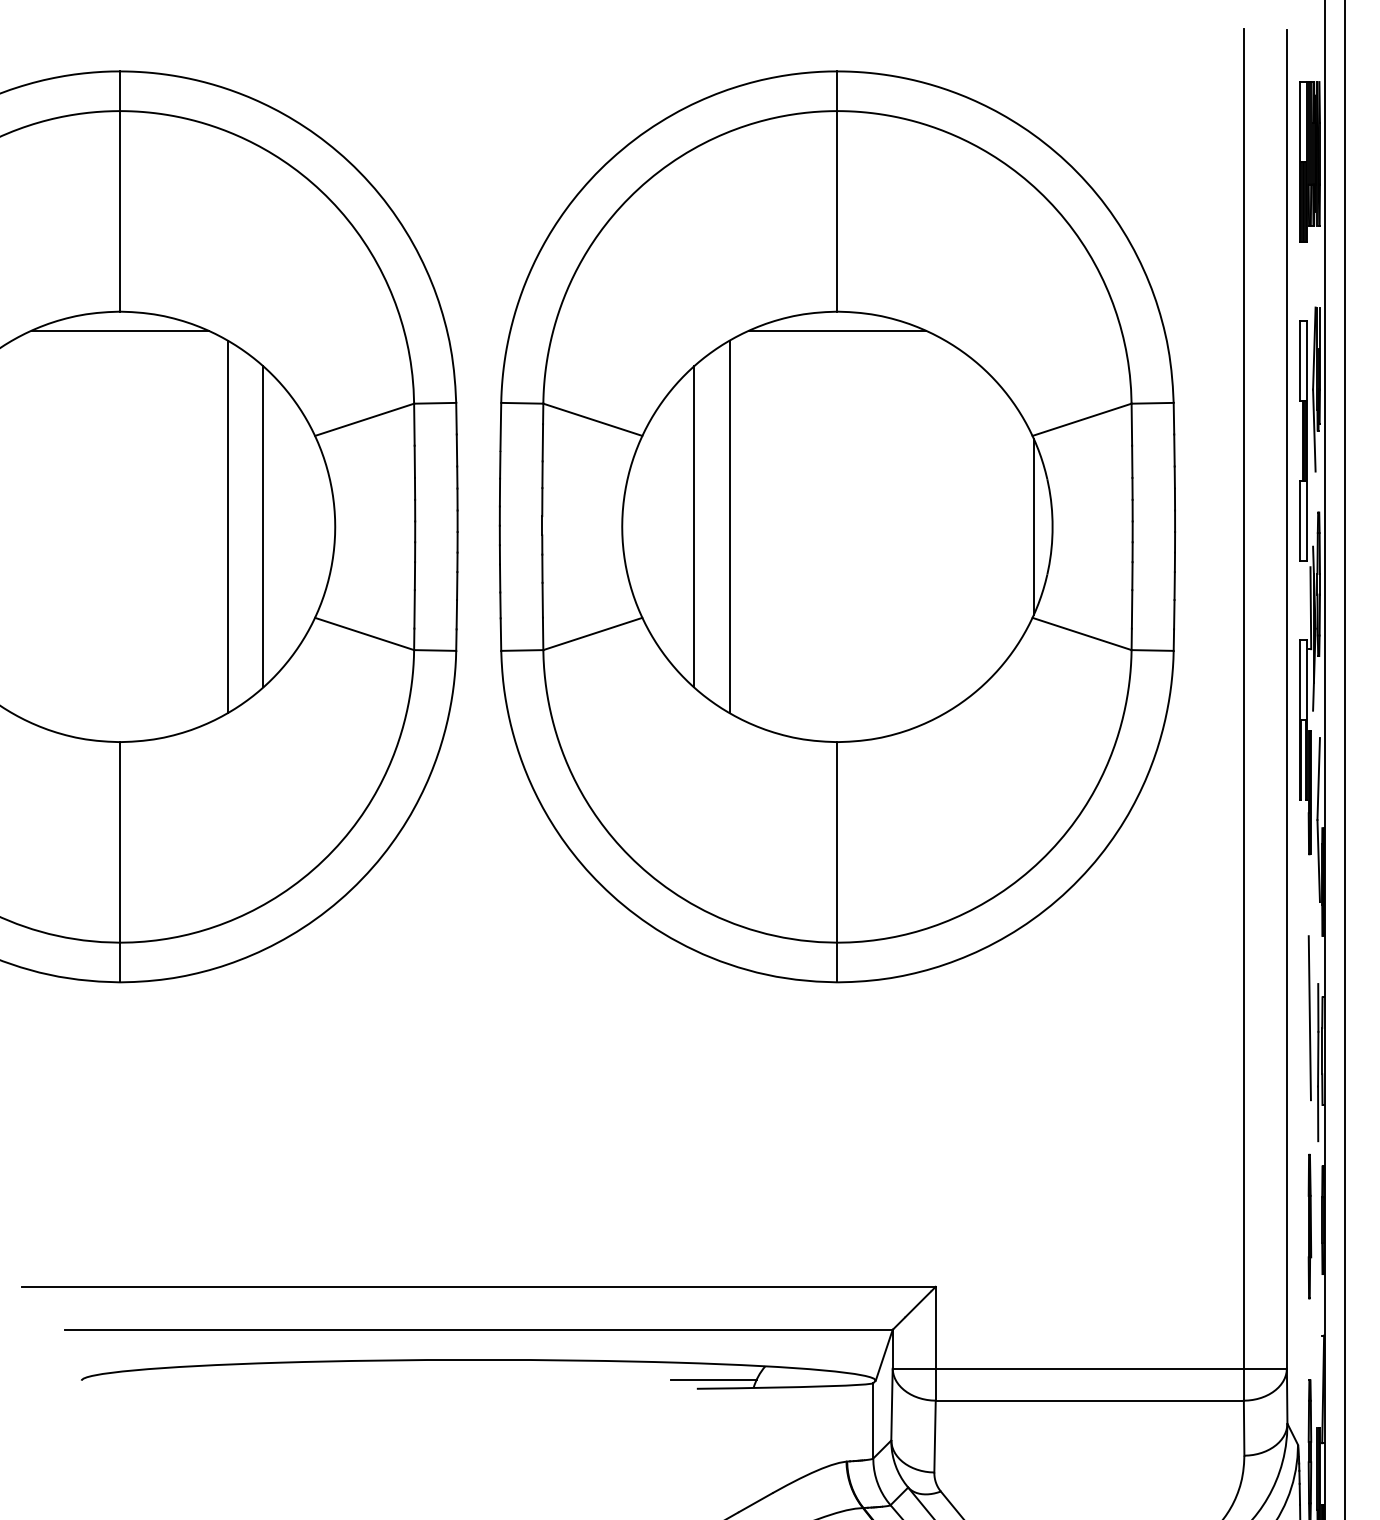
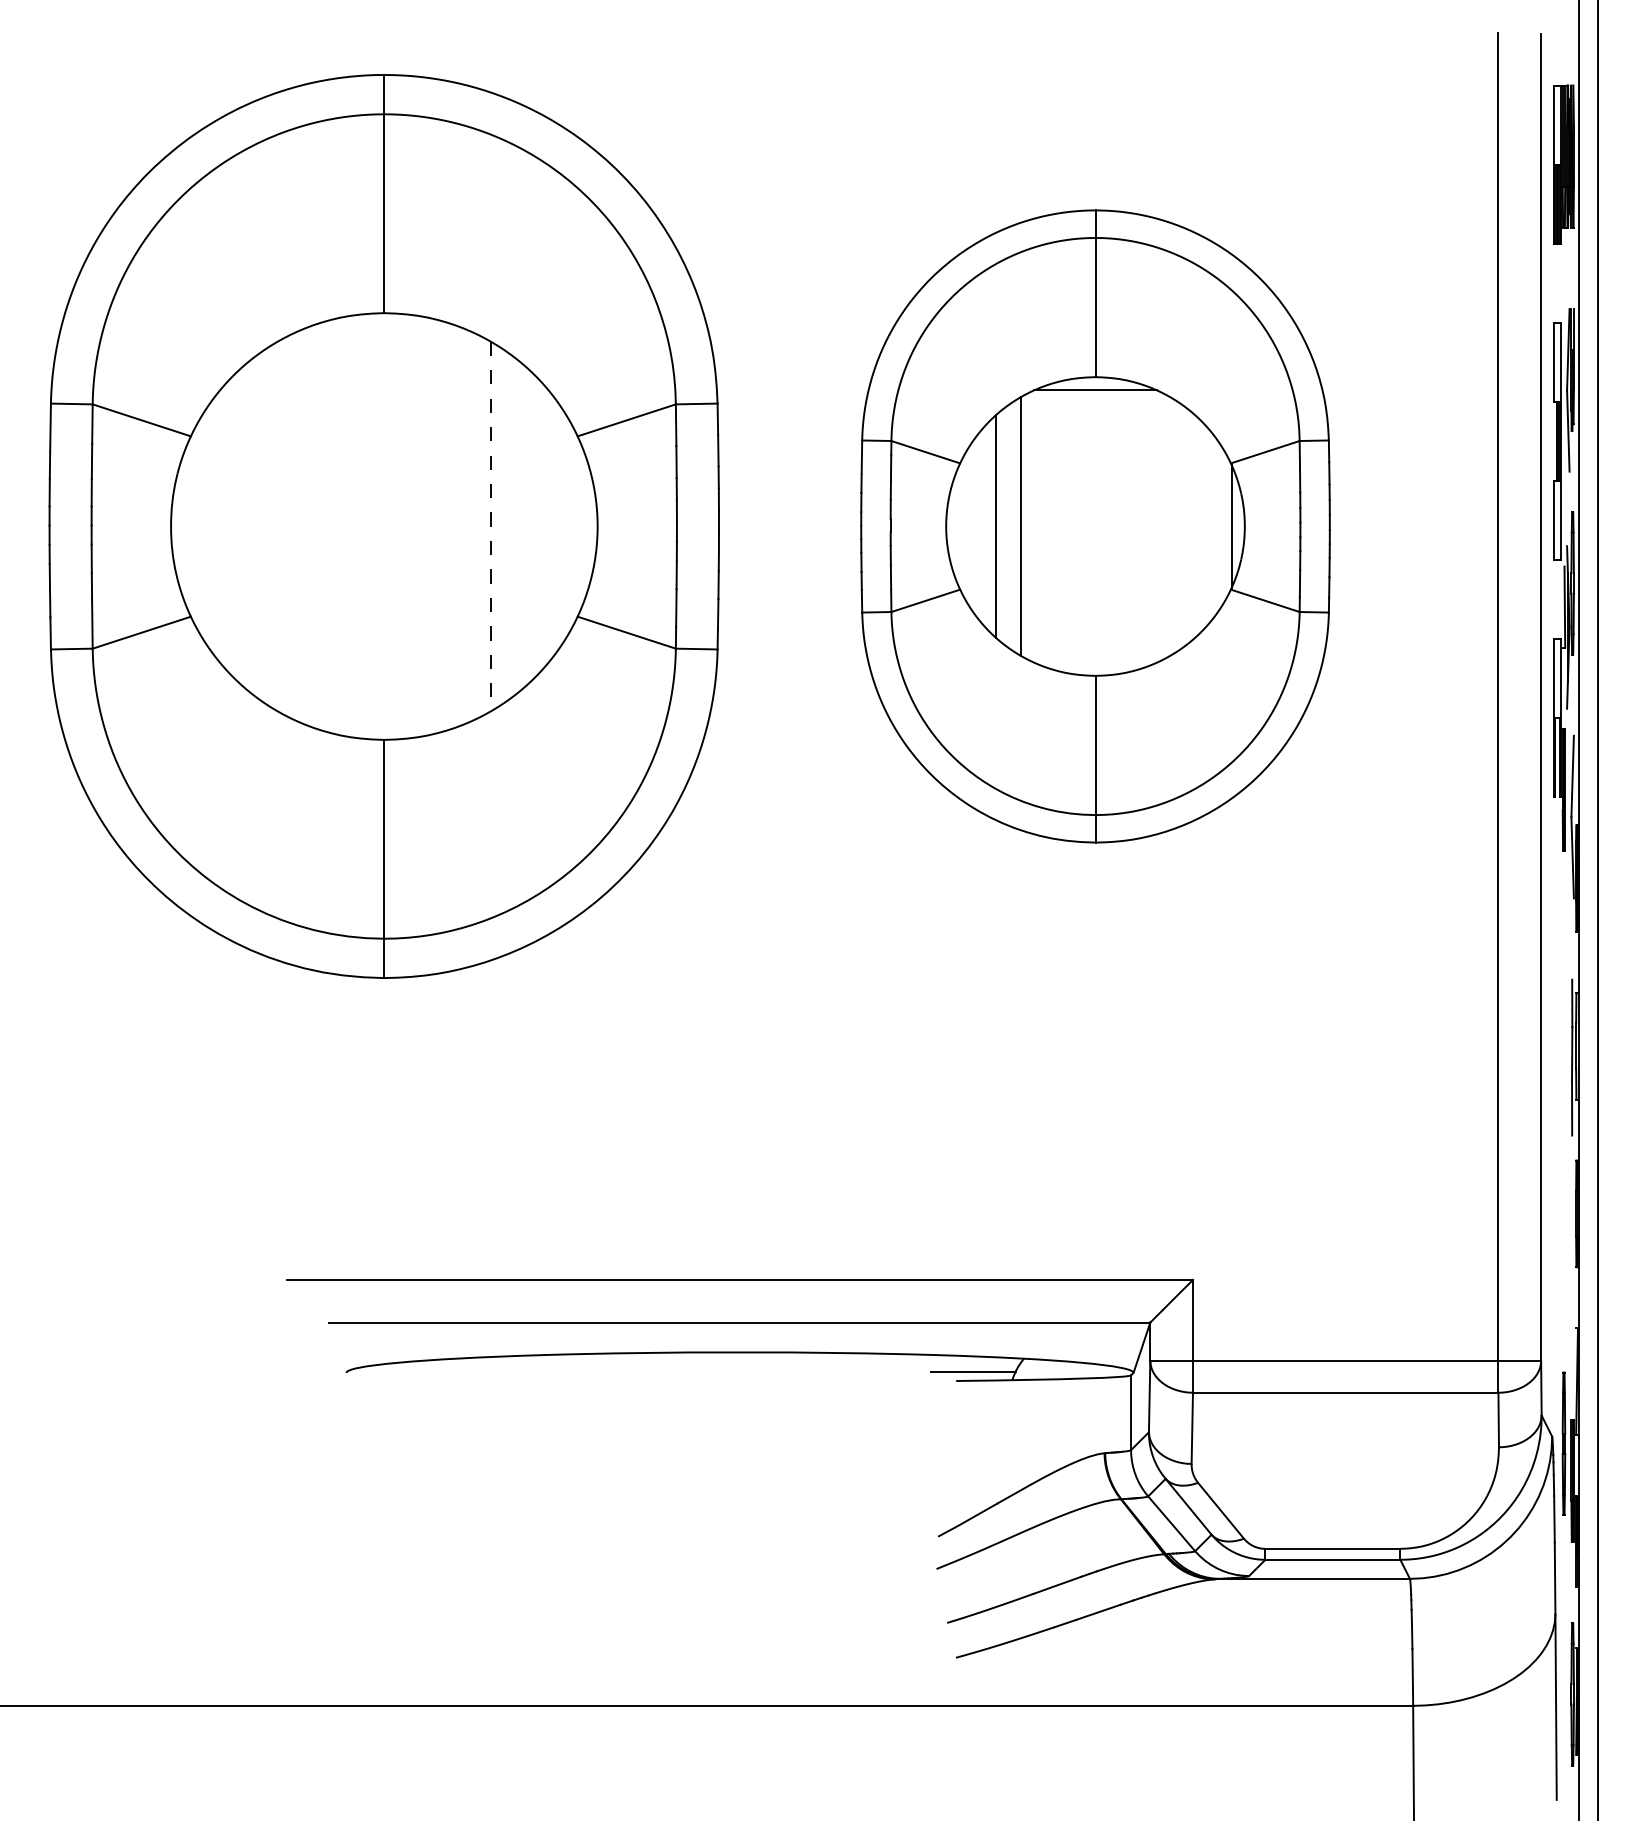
line: (120, 331) -> (384, 332), removed
line: (227, 526) -> (490, 526), solid -> dashed
line: (263, 526) -> (526, 526), removed
part: (837, 526) -> (1095, 526), size x0.7
line: (1309, 1018) -> (1563, 1013), removed
part: (1309, 1226) -> (1563, 1220), removed

